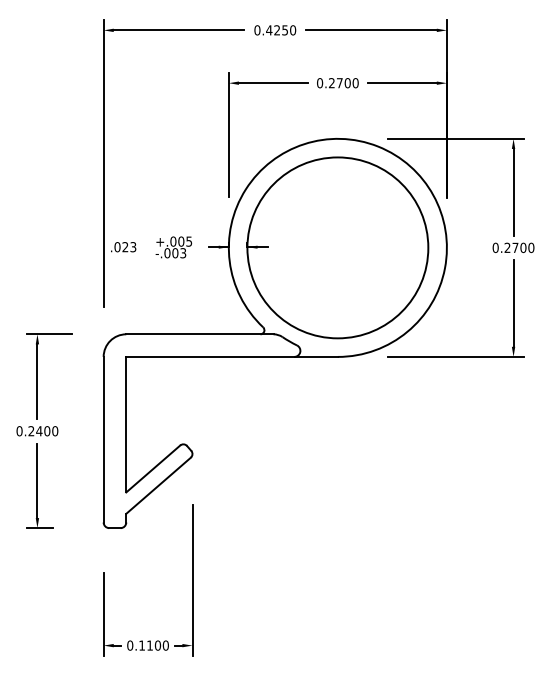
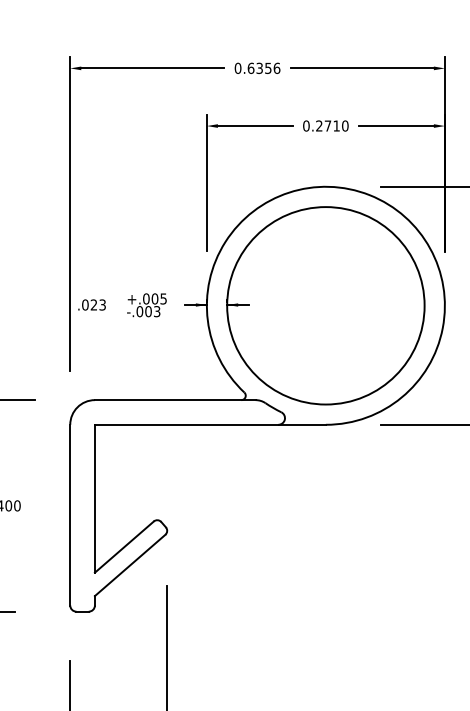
text: (281, 30) -> (264, 68), 0.4250 -> 0.6356
text: (347, 83) -> (336, 126), 0.2700 -> 0.2710

